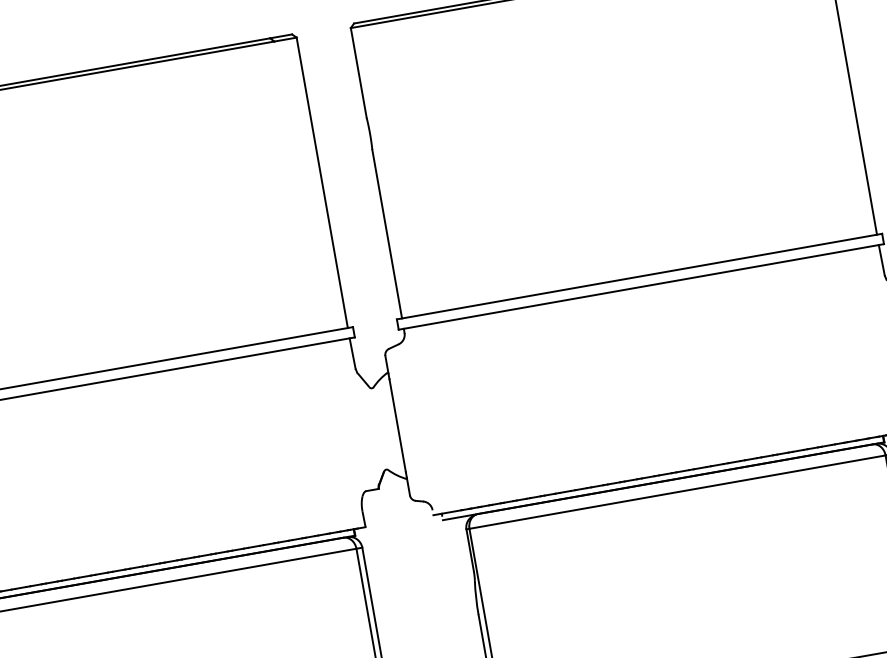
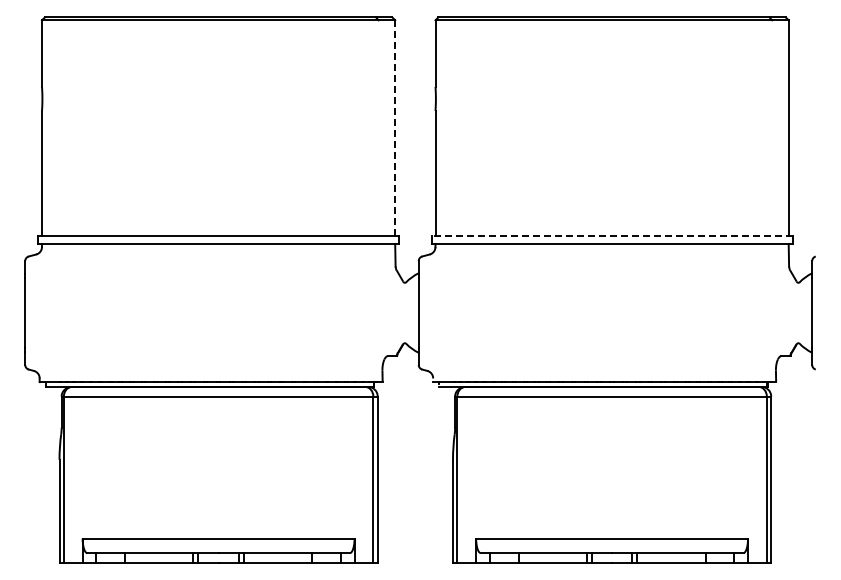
line: (322, 183) -> (395, 128), solid -> dashed
line: (638, 277) -> (611, 236), solid -> dashed

